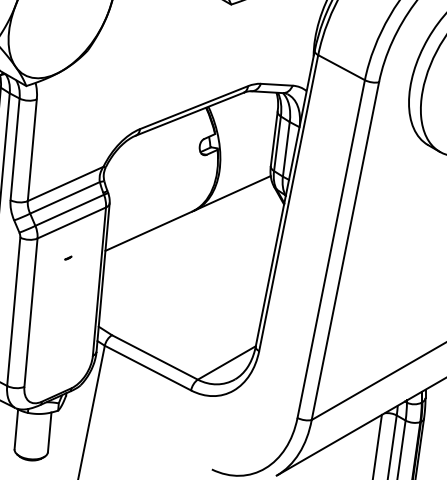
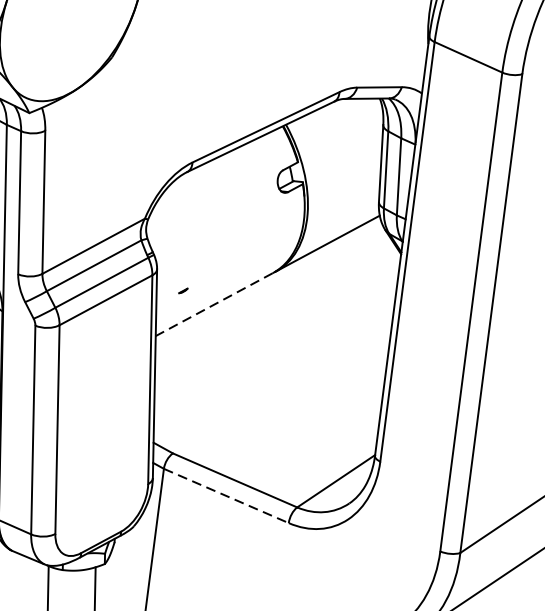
line: (148, 231) -> (214, 304), solid -> dashed
part: (68, 257) -> (183, 290), moved
line: (147, 368) -> (225, 496), solid -> dashed

